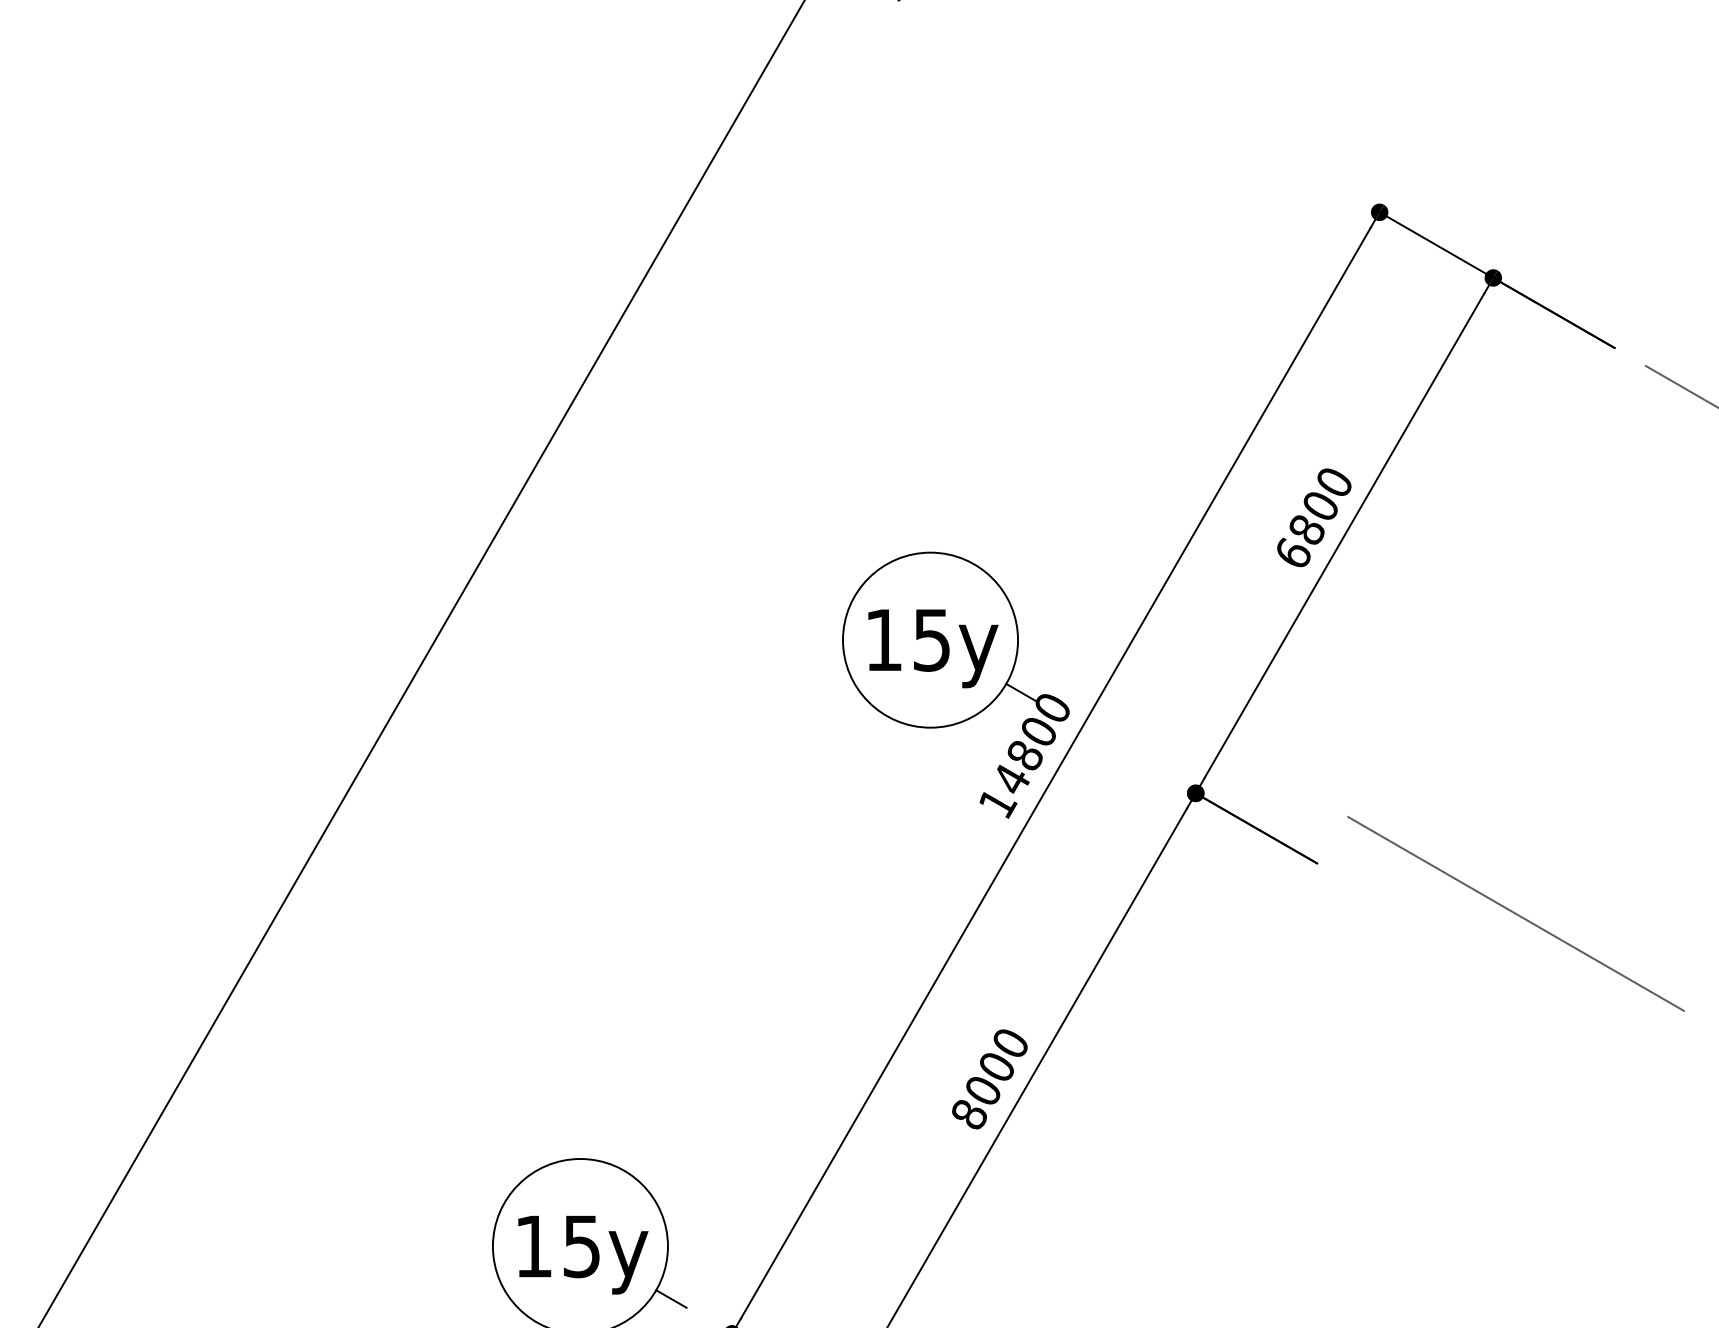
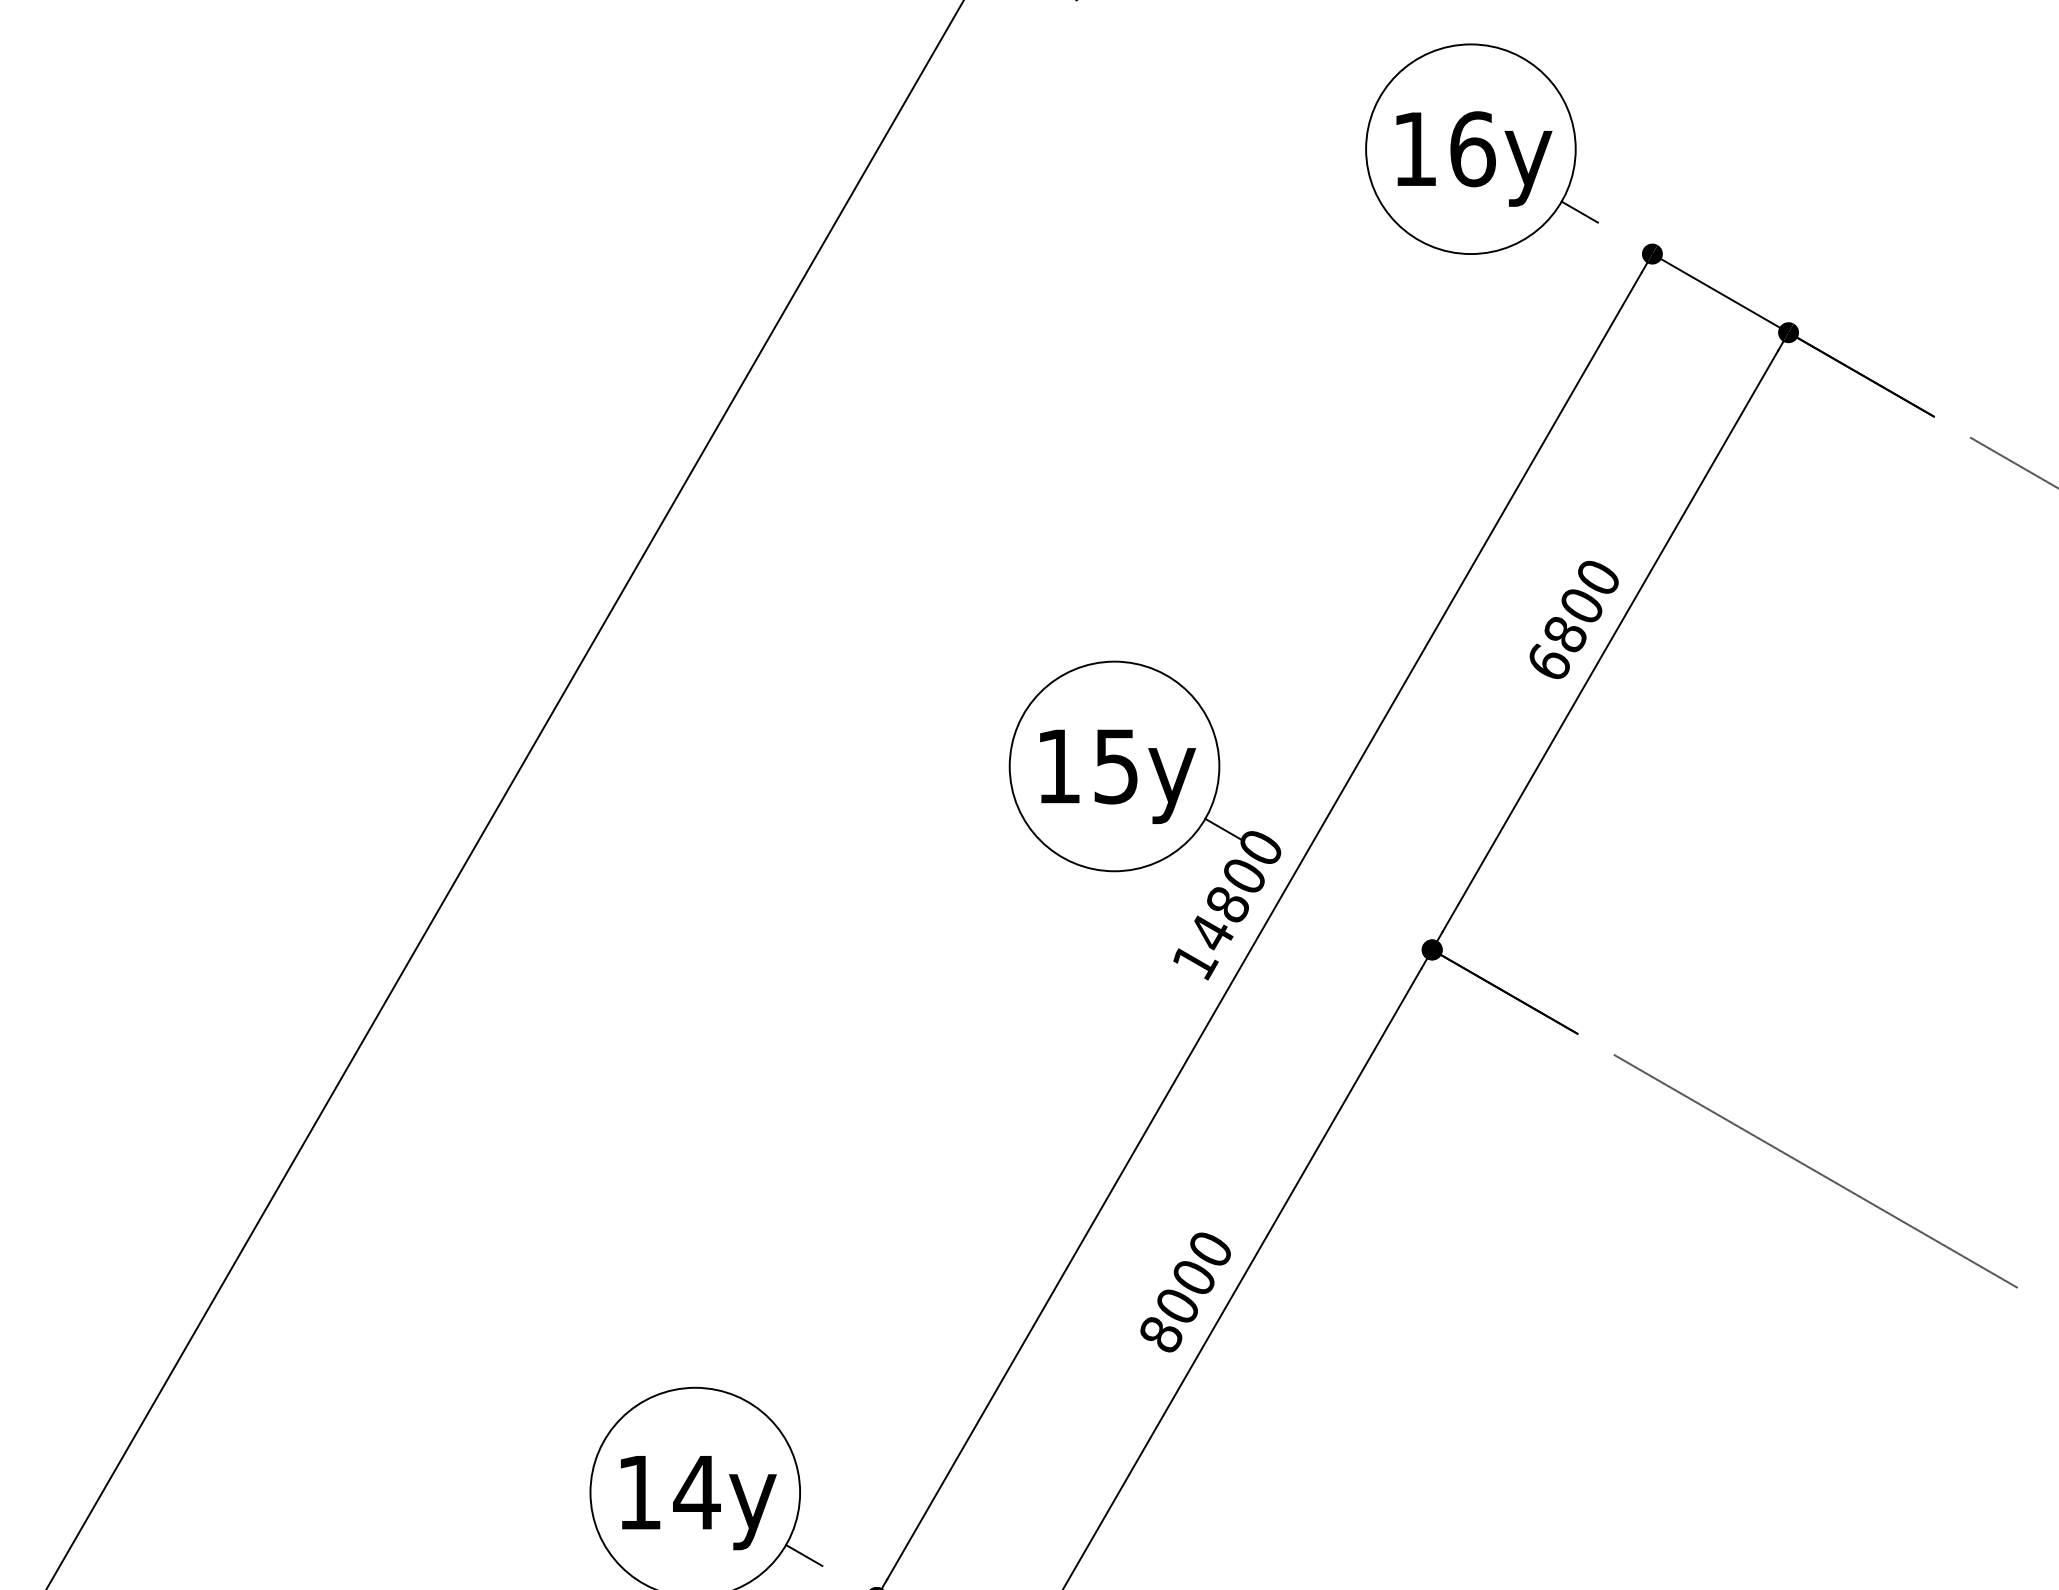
part: (1236, 124) -> (1481, 148), added
line: (1515, 914) -> (1815, 1171), moved
text: (581, 1247) -> (696, 1493), 15y -> 14y

